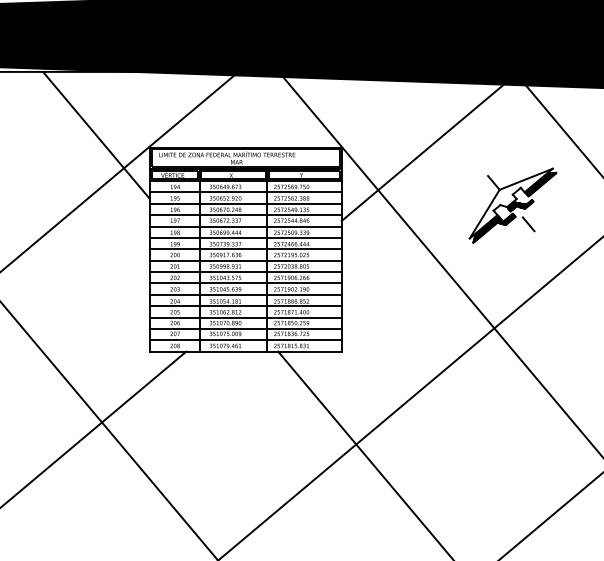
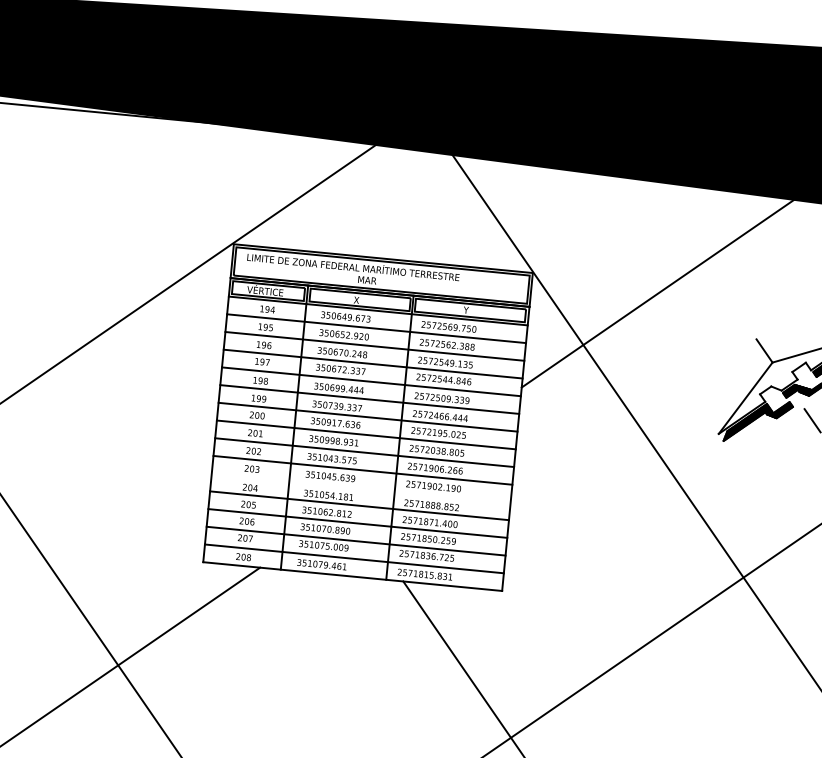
line: (96, 134) -> (152, 215), removed
line: (245, 294) -> (360, 487), removed

